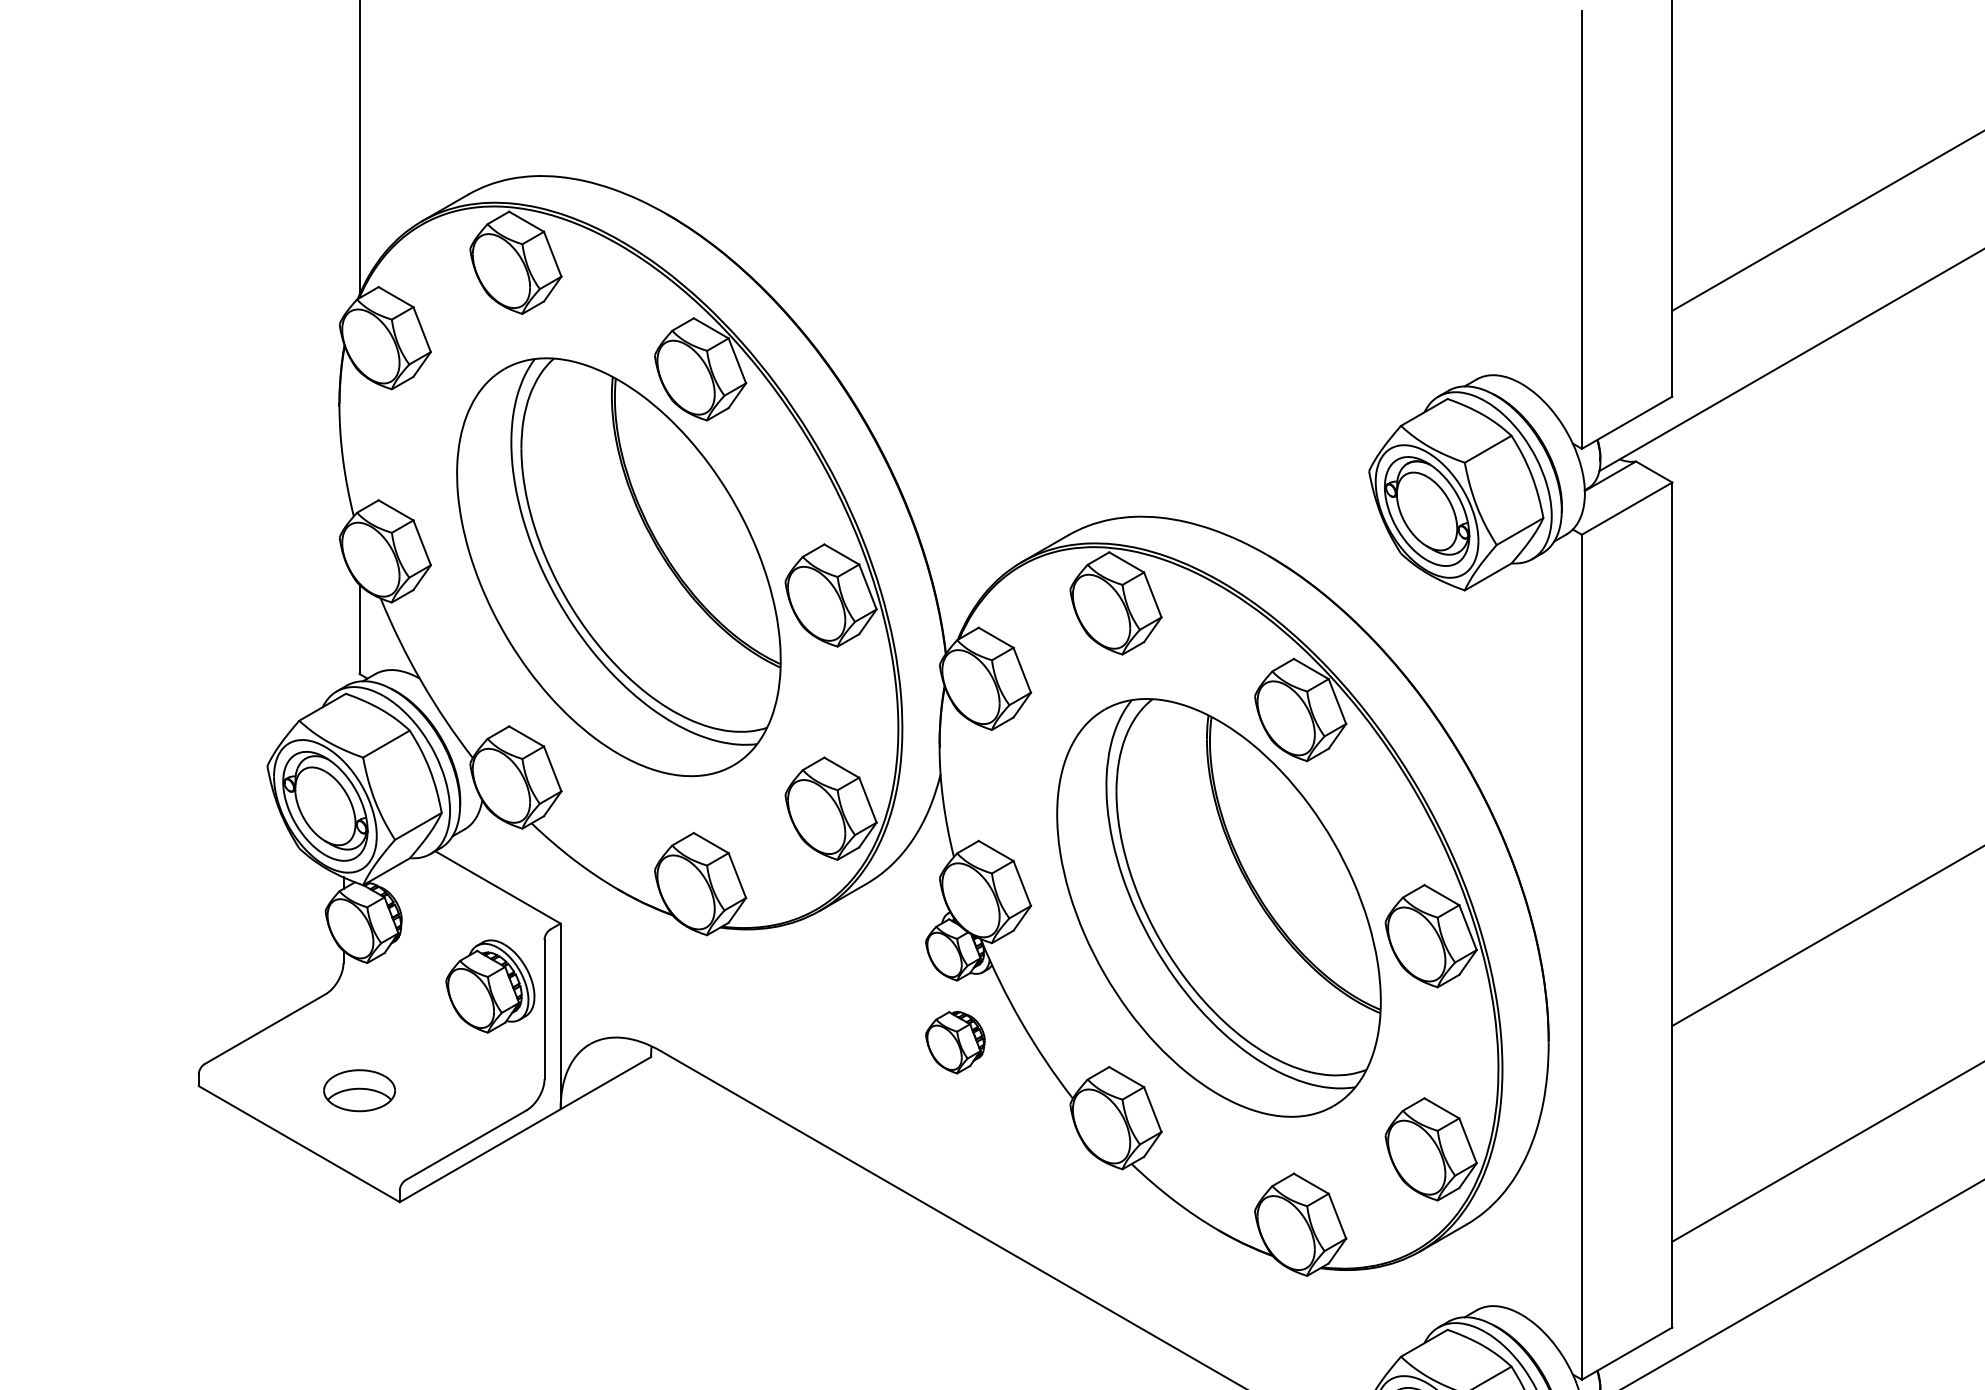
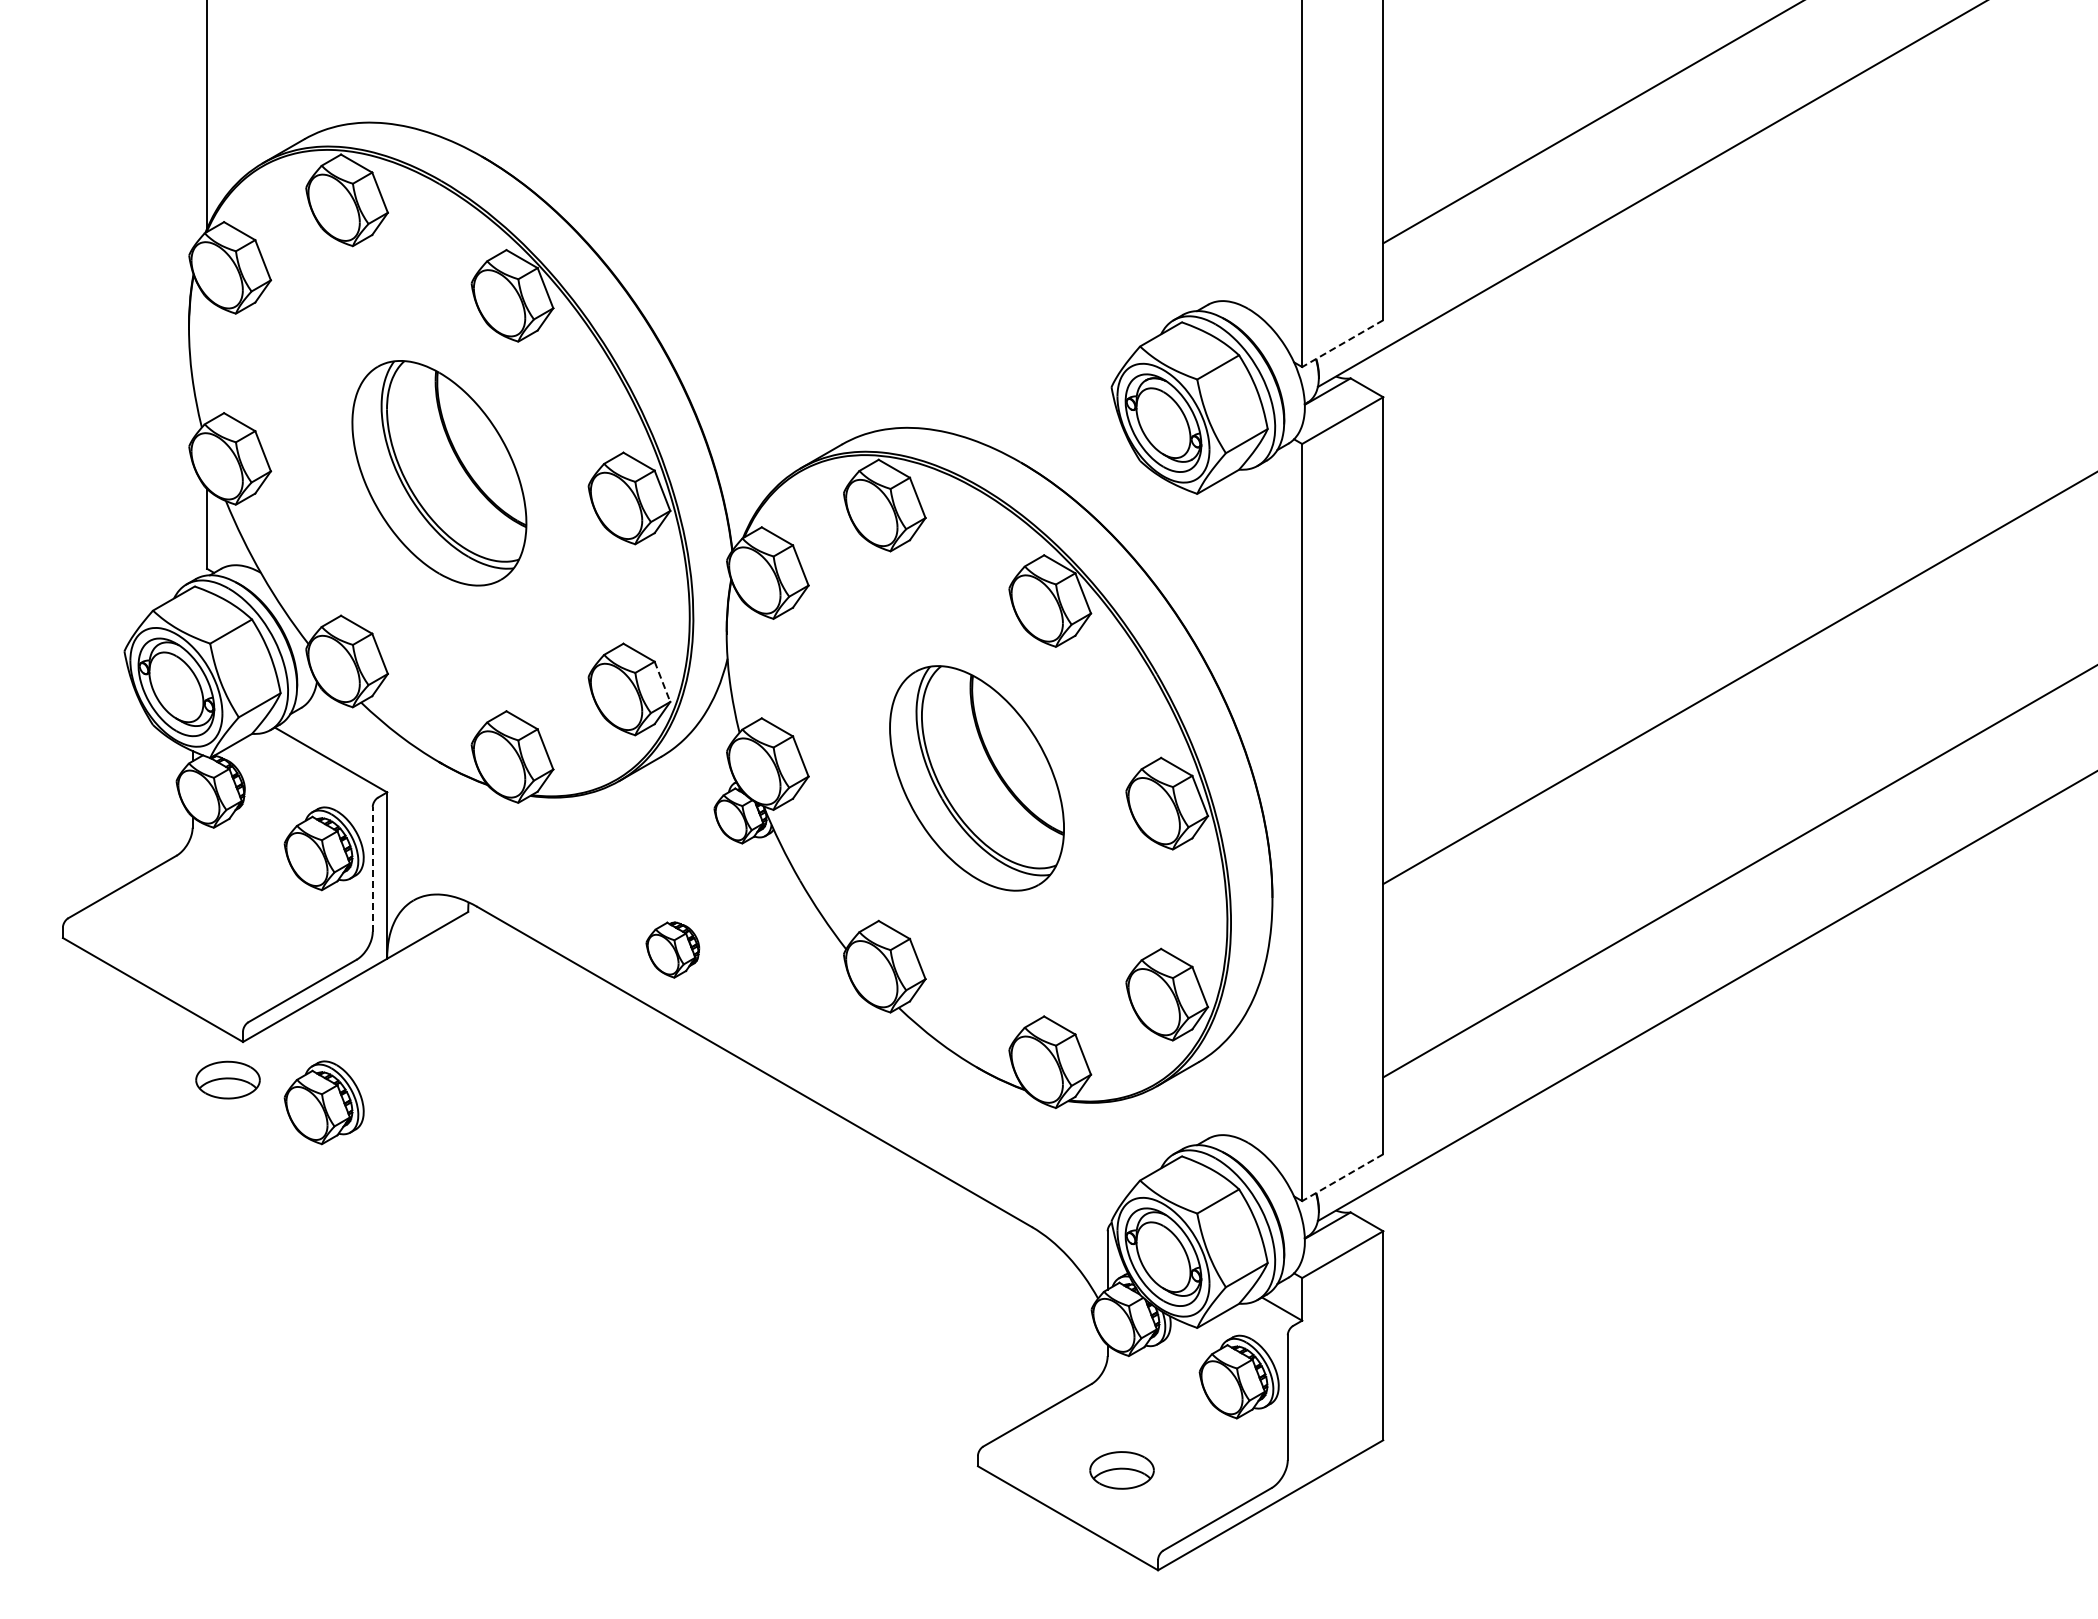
line: (1626, 422) -> (1342, 343), solid -> dashed
part: (619, 567) -> (439, 473), size x0.6
line: (867, 799) -> (662, 681), solid -> dashed
part: (1218, 908) -> (976, 778), size x0.6
line: (544, 1008) -> (372, 868), solid -> dashed
part: (954, 1042) -> (672, 949), moved
part: (358, 1089) -> (227, 1079), moved
part: (489, 1269) -> (323, 1102), added
line: (1626, 1353) -> (1342, 1177), solid -> dashed

